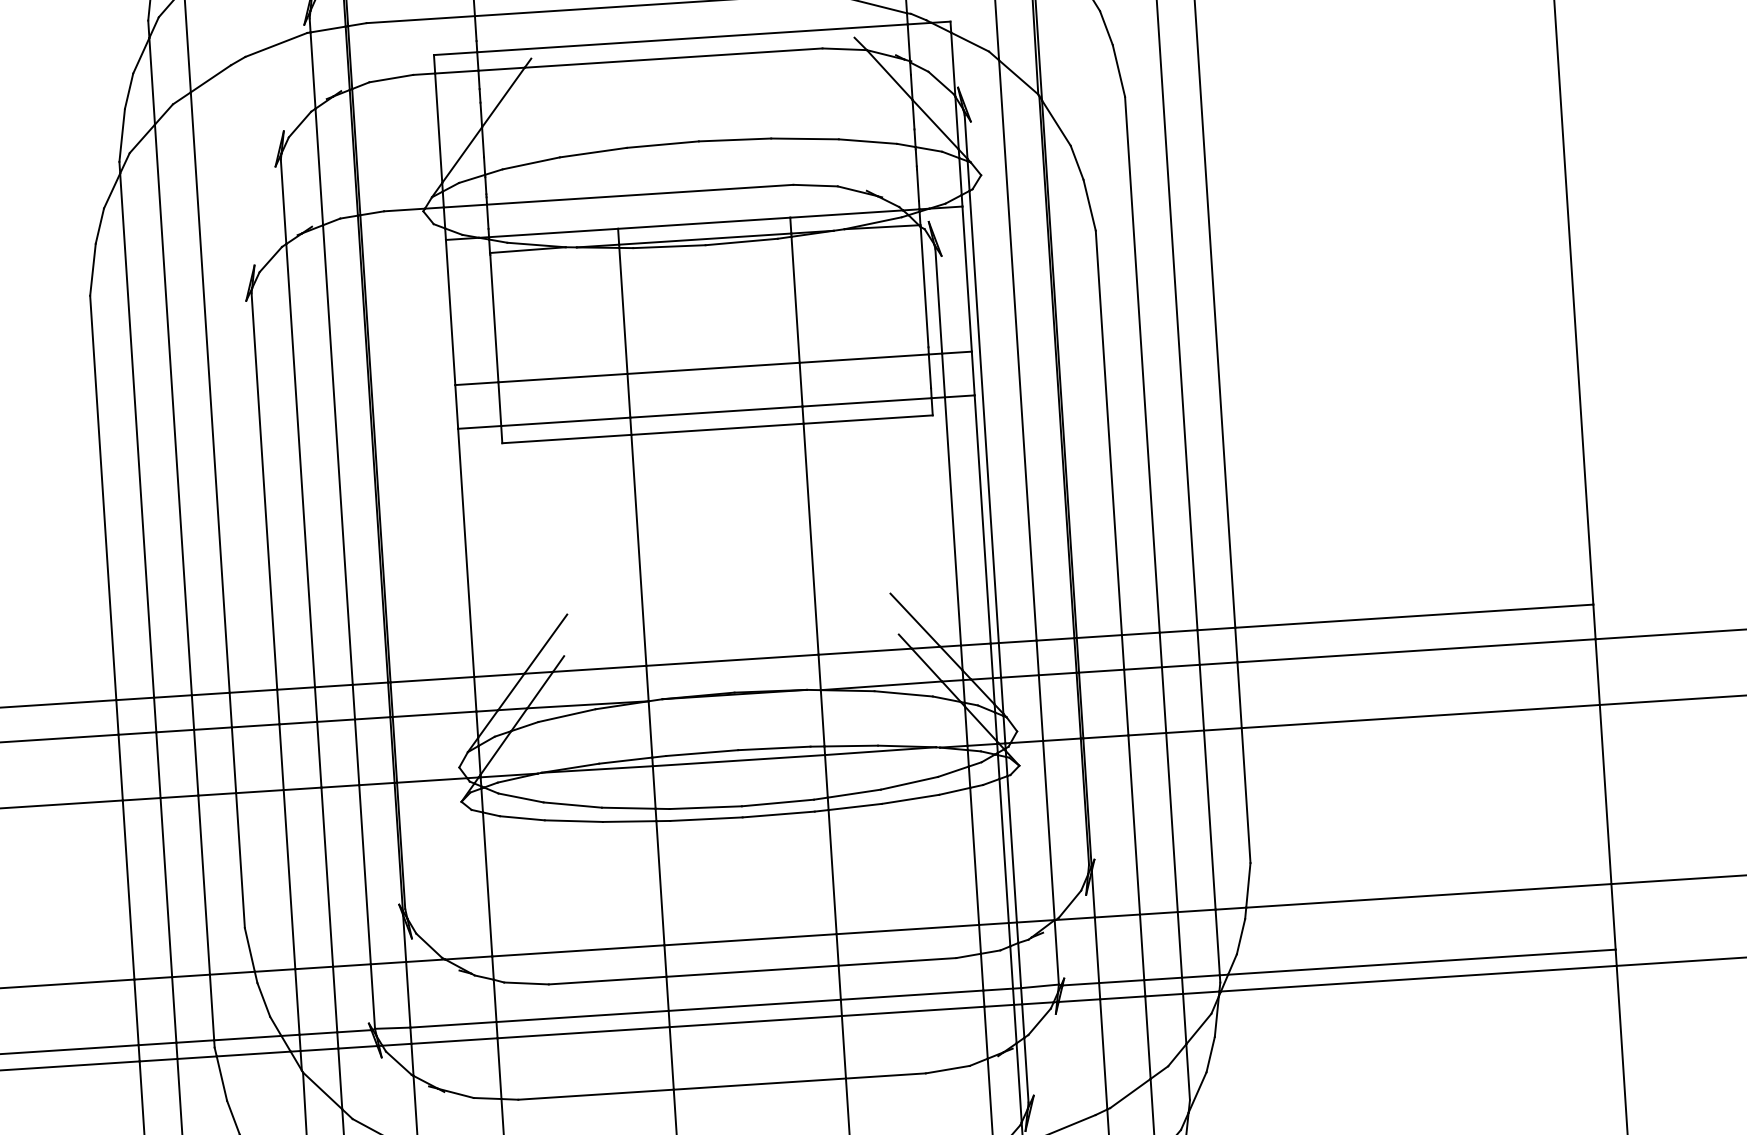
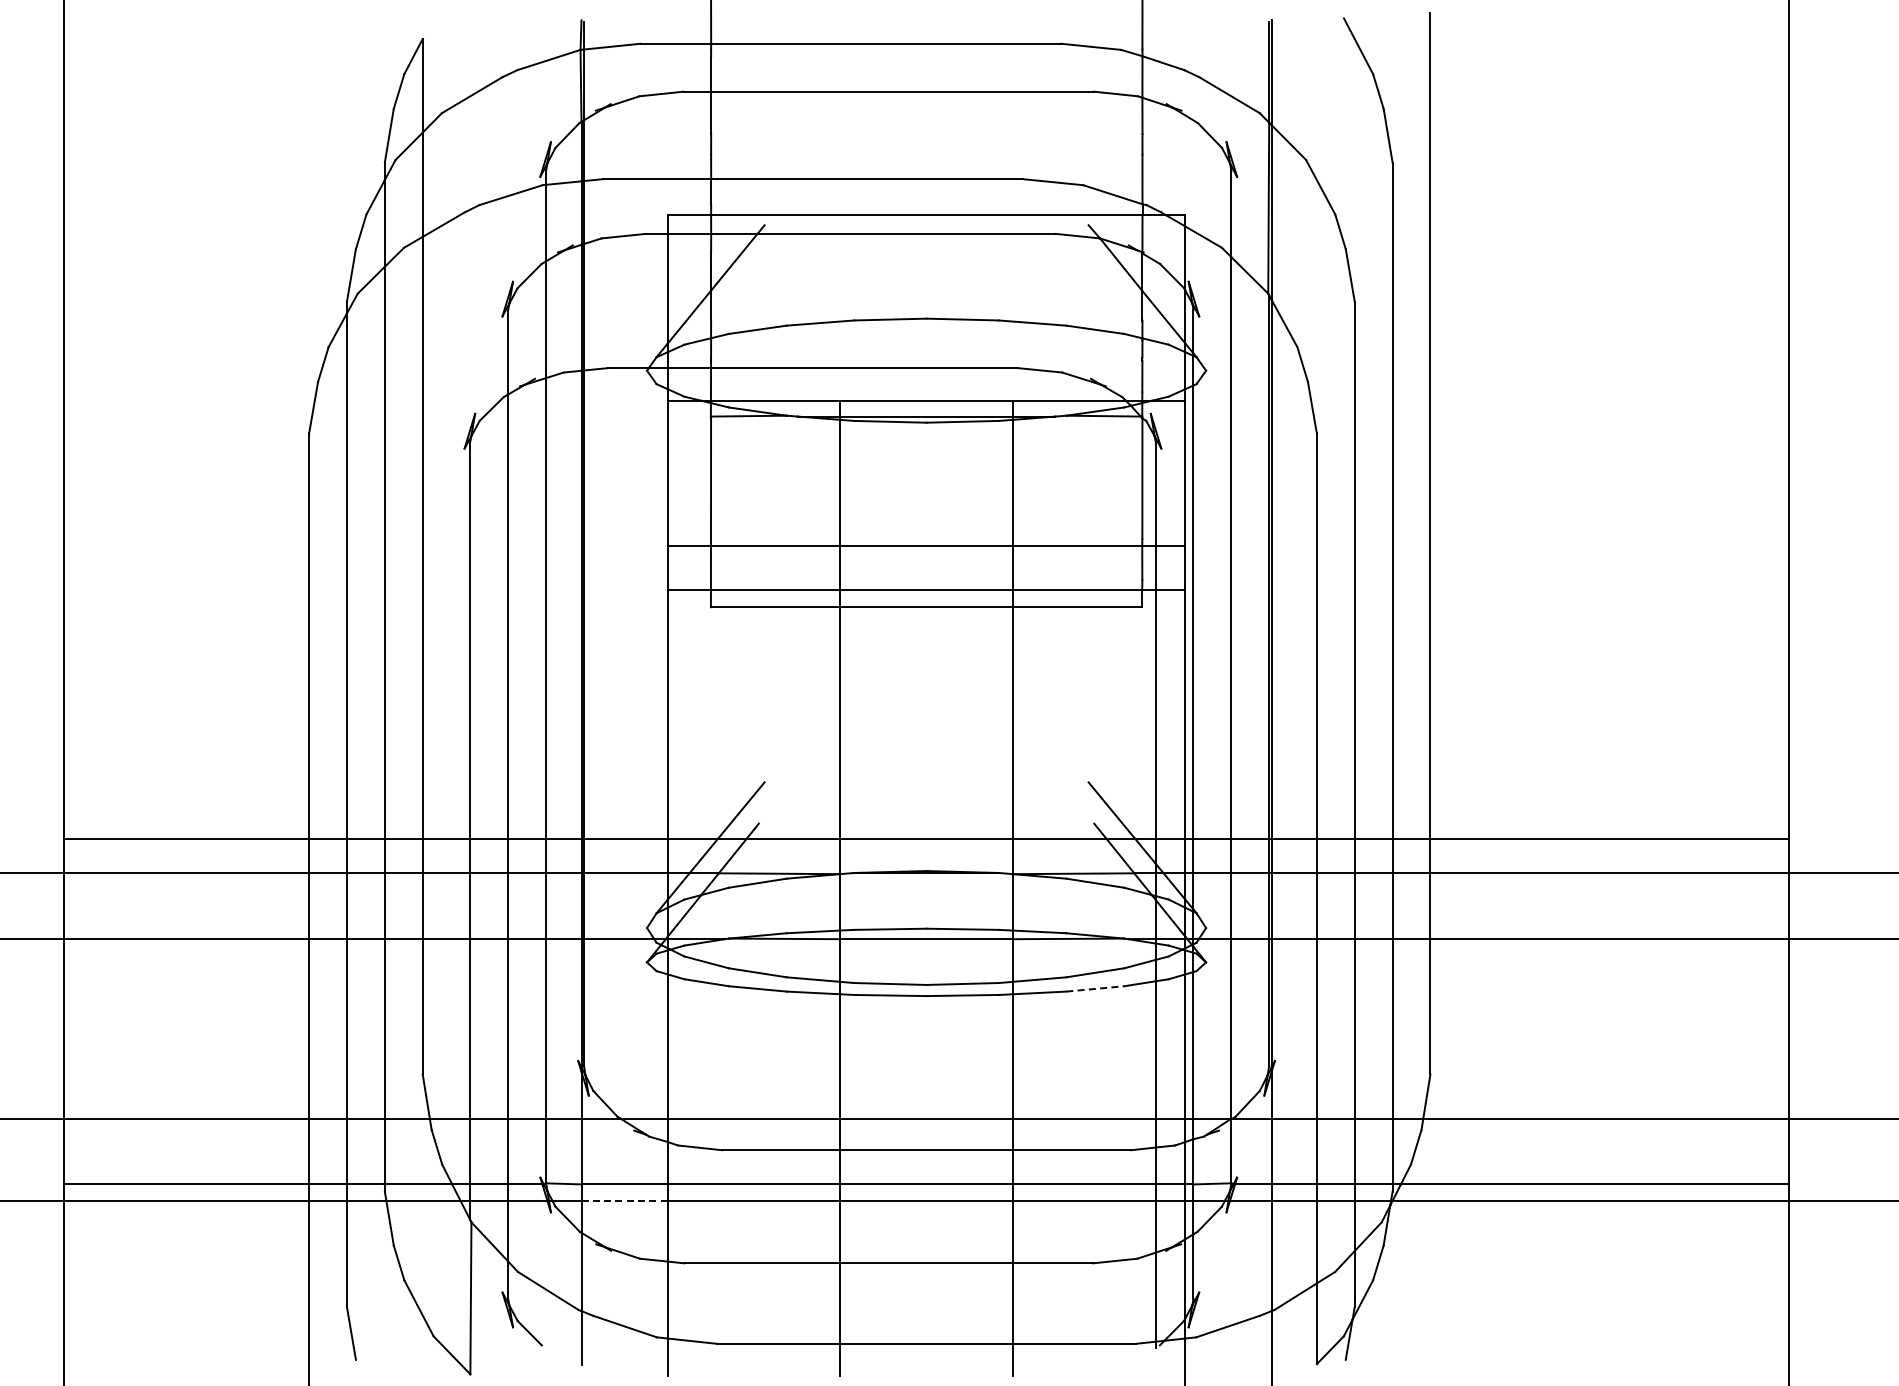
line: (910, 798) -> (1095, 988), solid -> dashed
line: (455, 1040) -> (625, 1200), solid -> dashed

